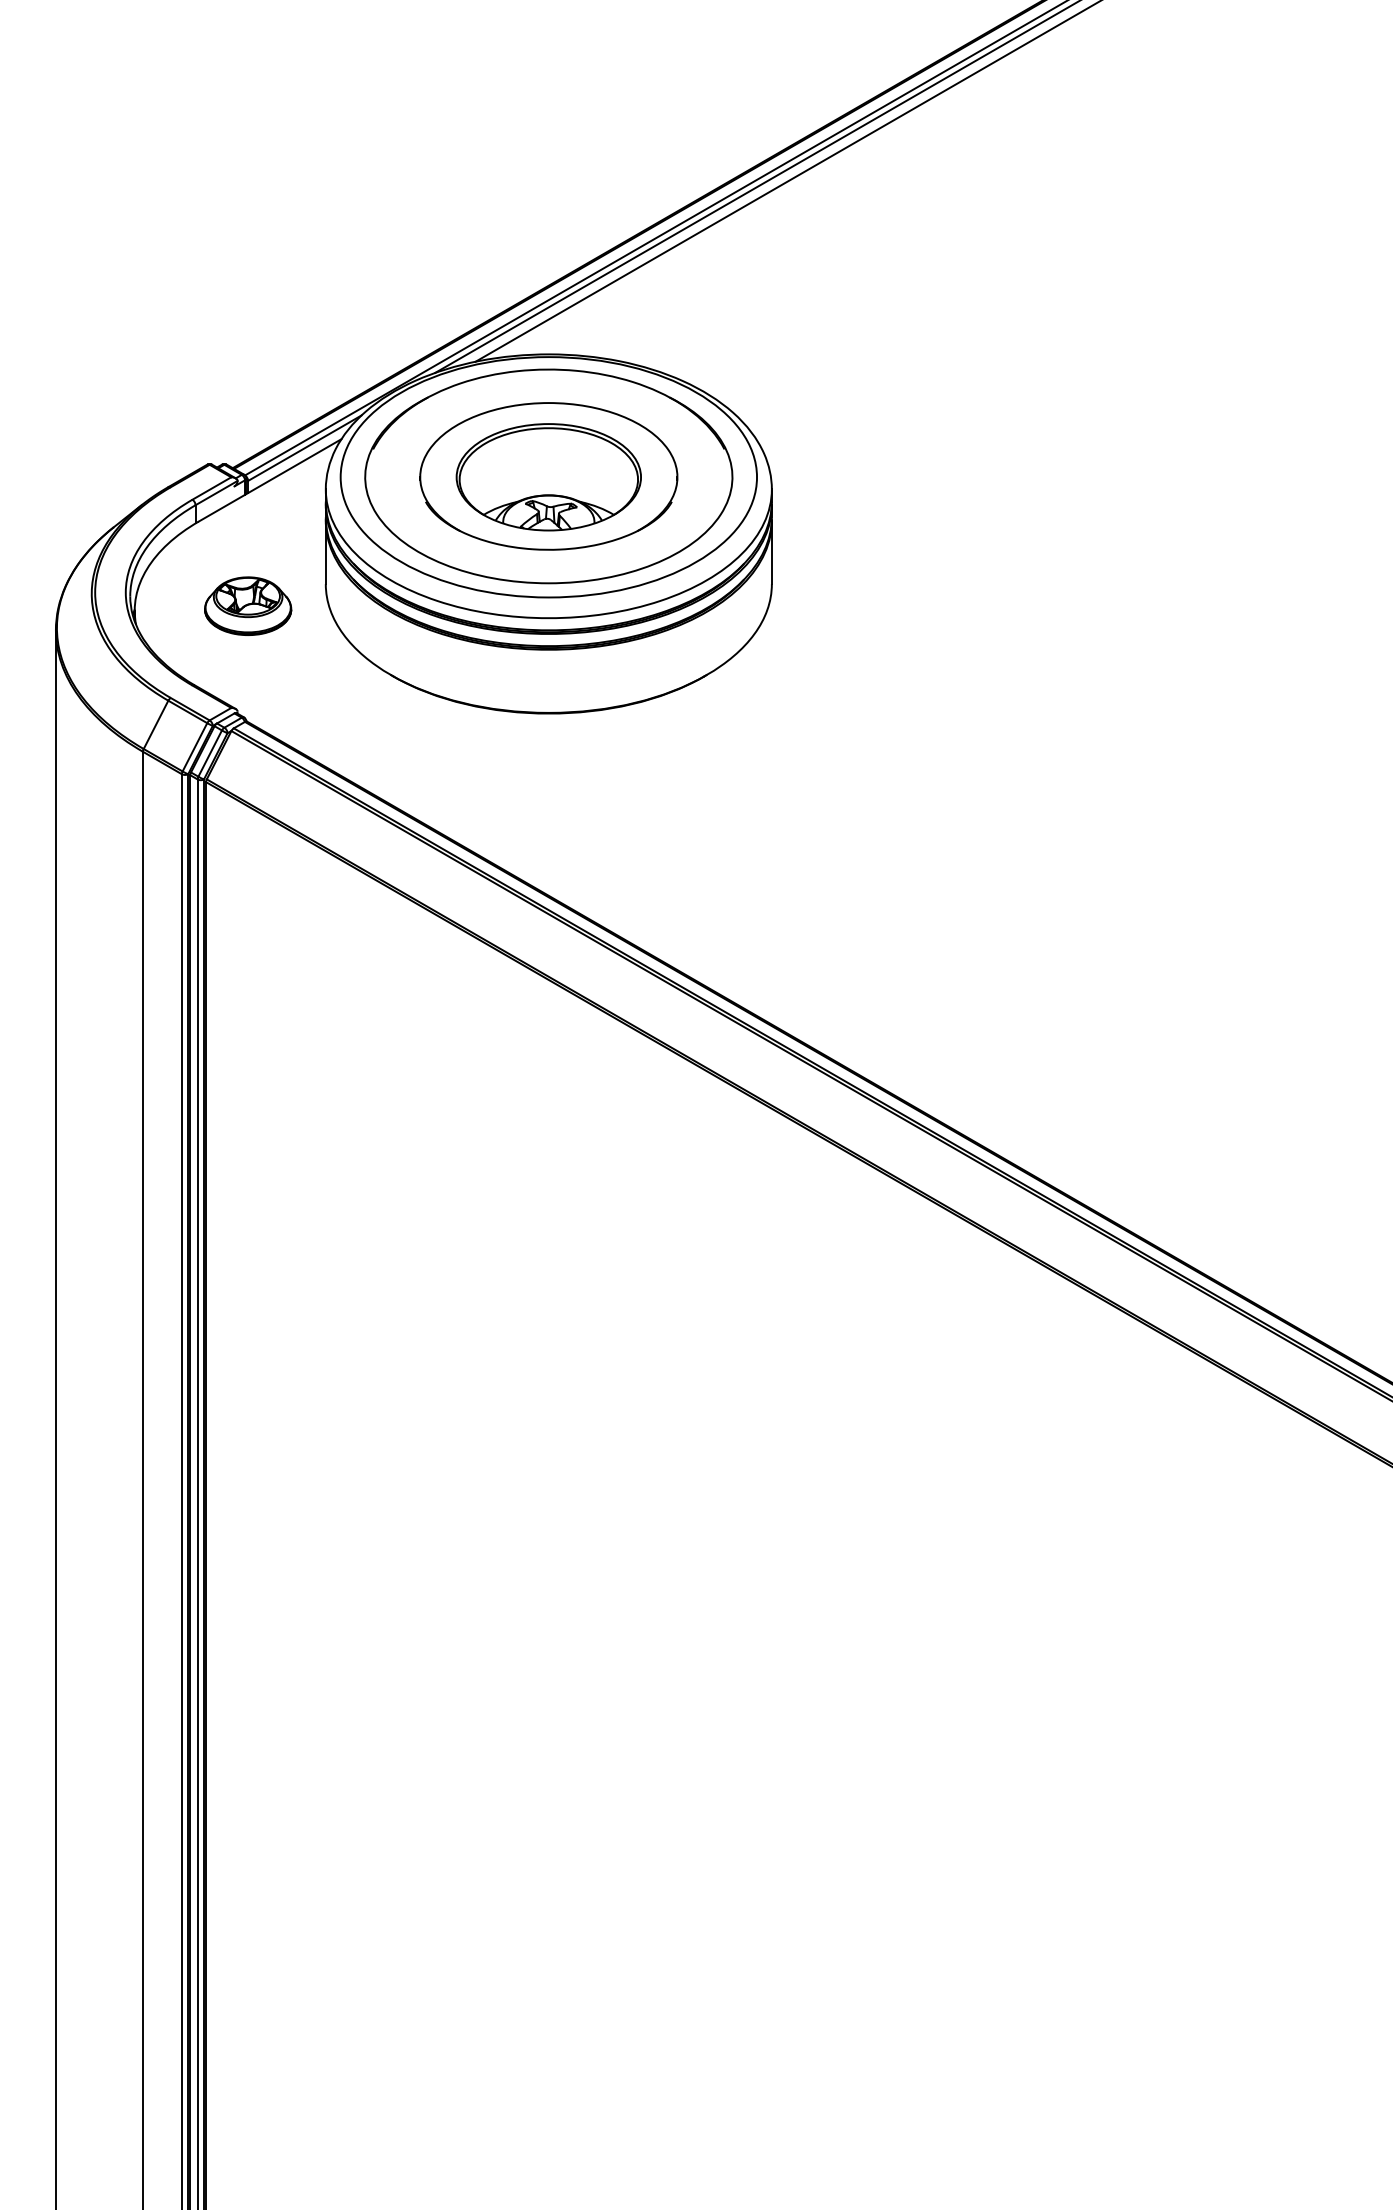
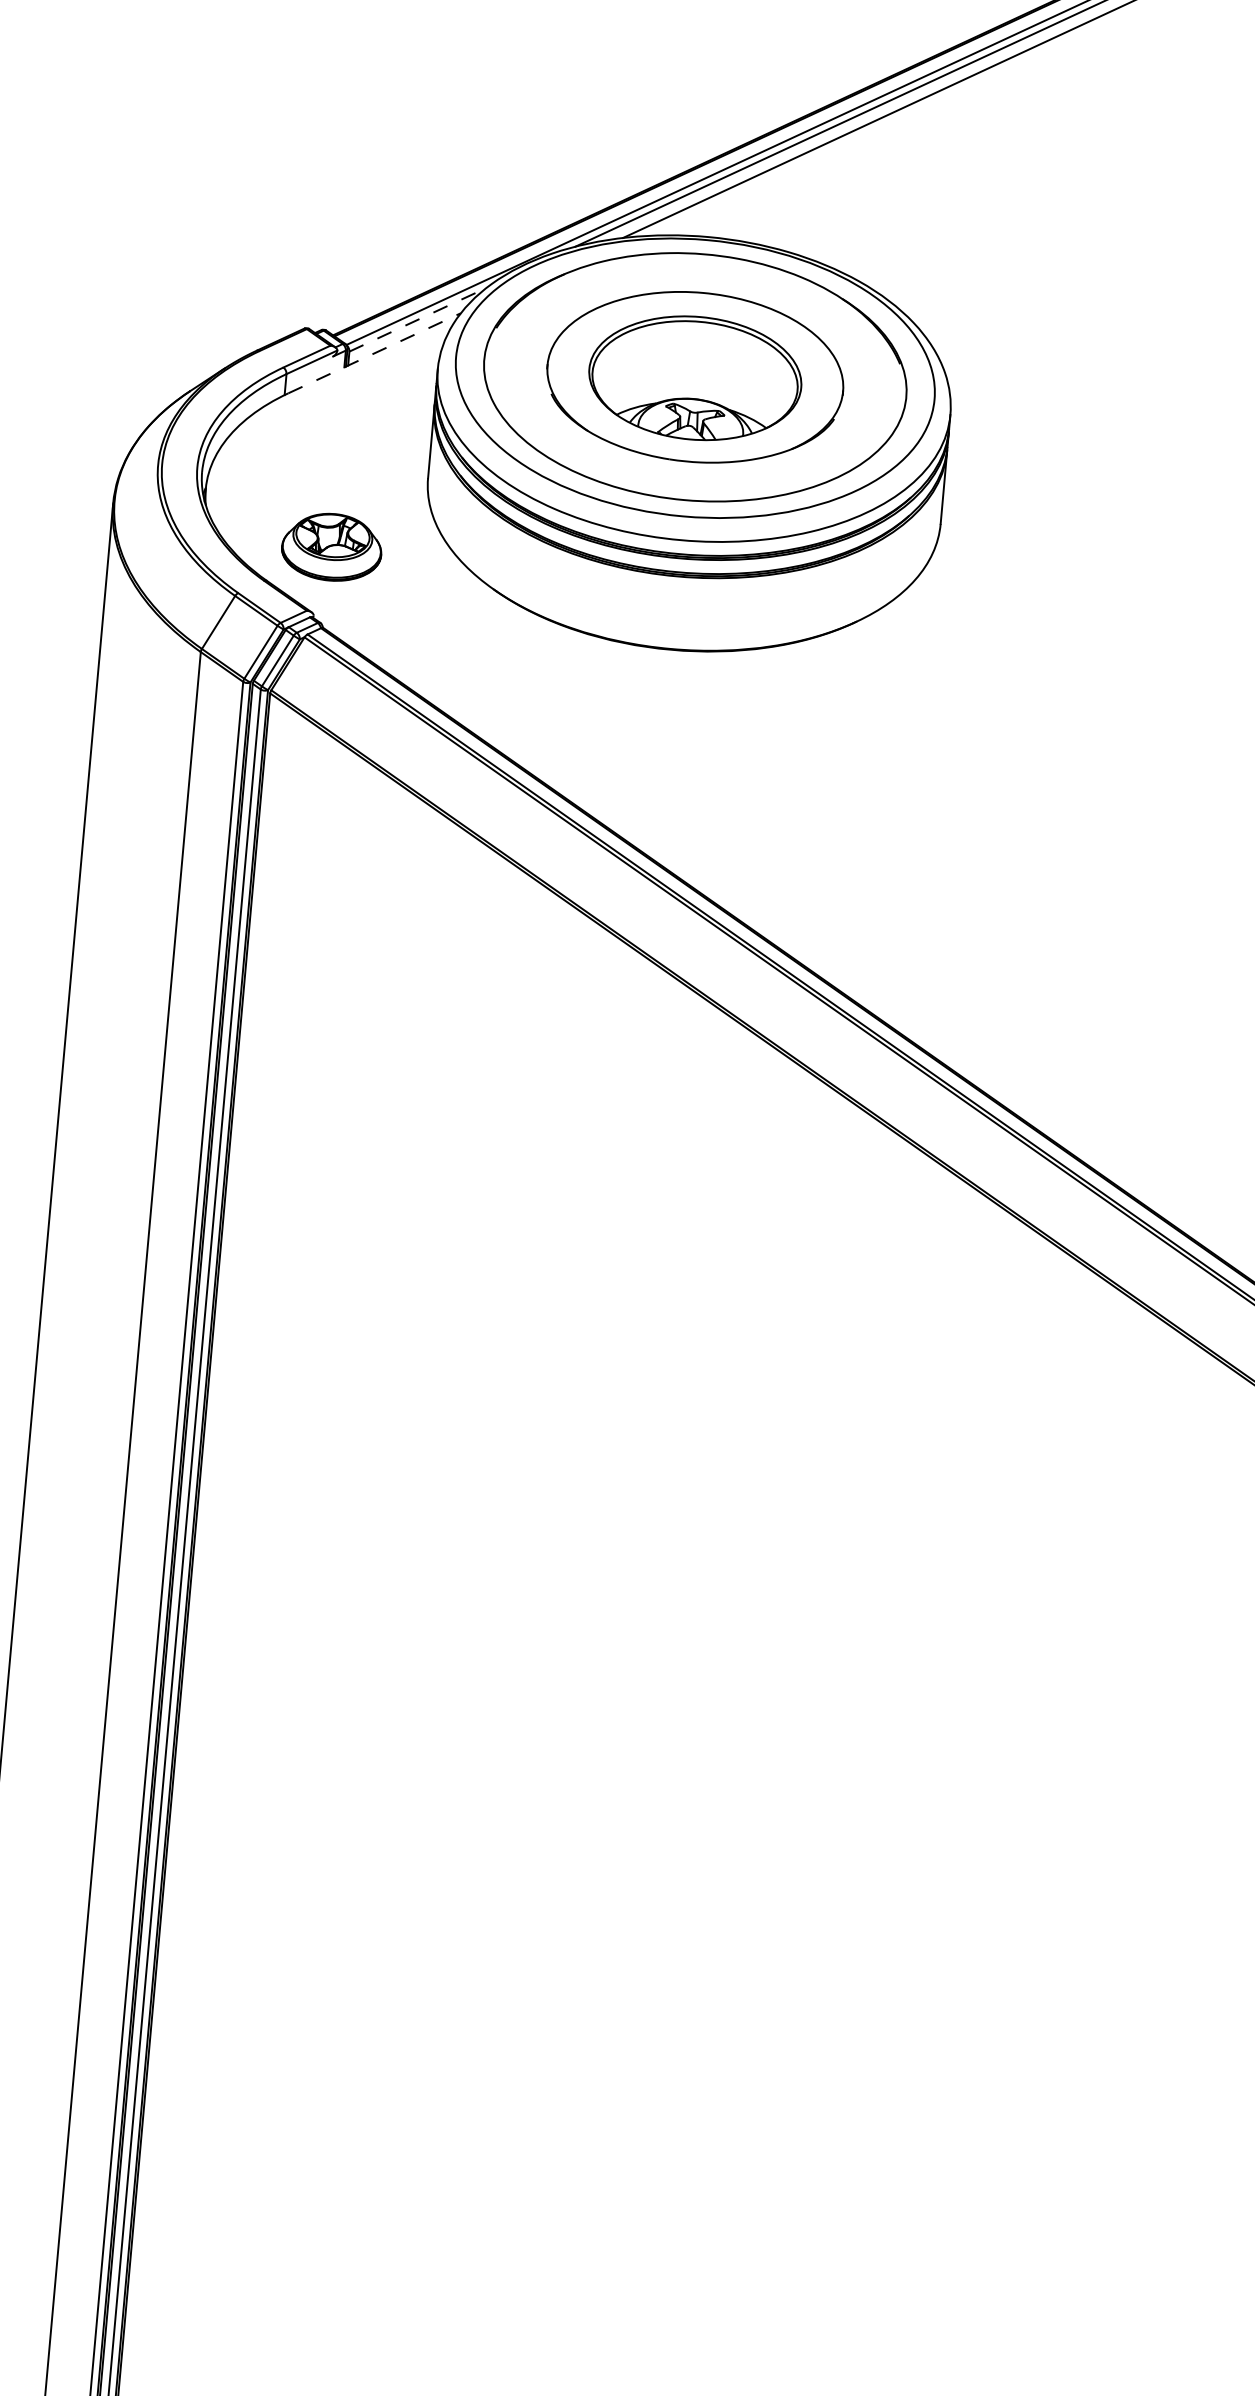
line: (305, 447) -> (418, 319), solid -> dashed
line: (270, 480) -> (375, 353), solid -> dashed
part: (248, 605) -> (332, 546), moved

